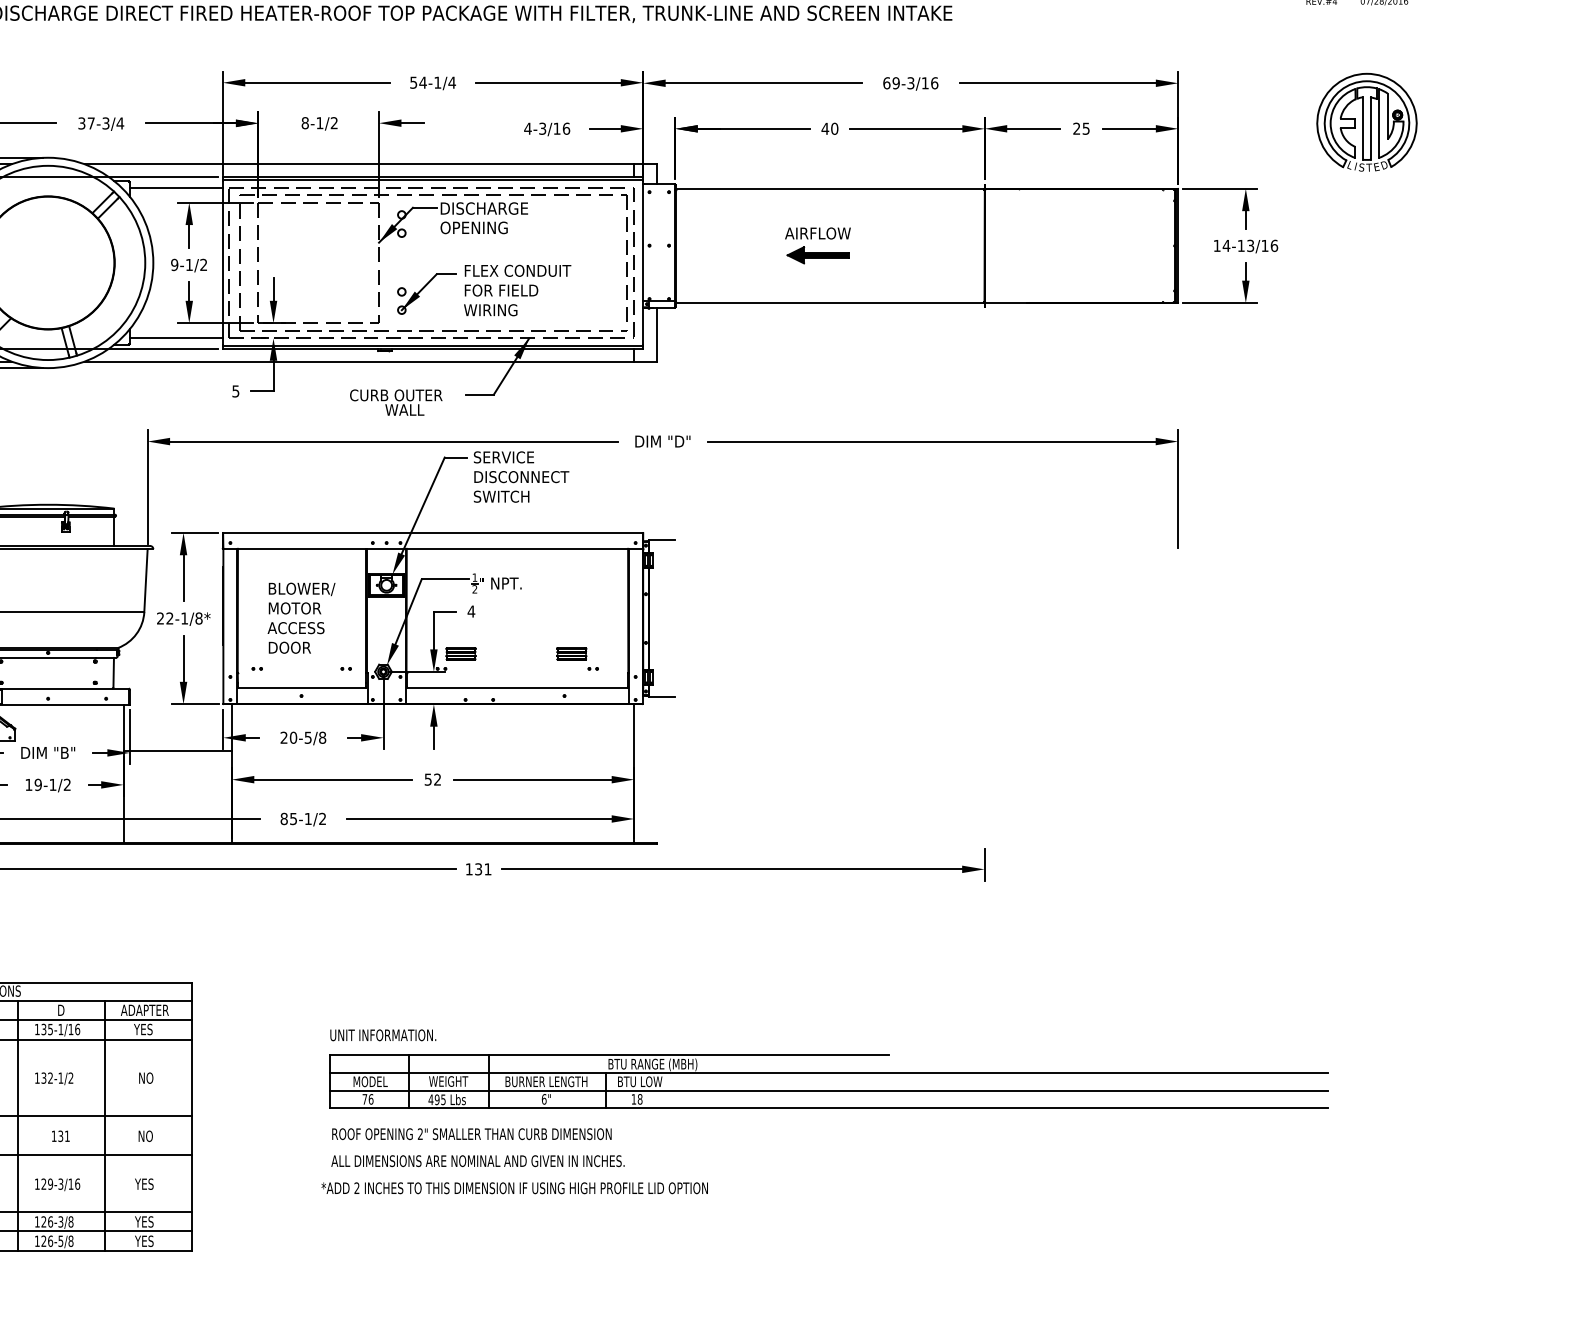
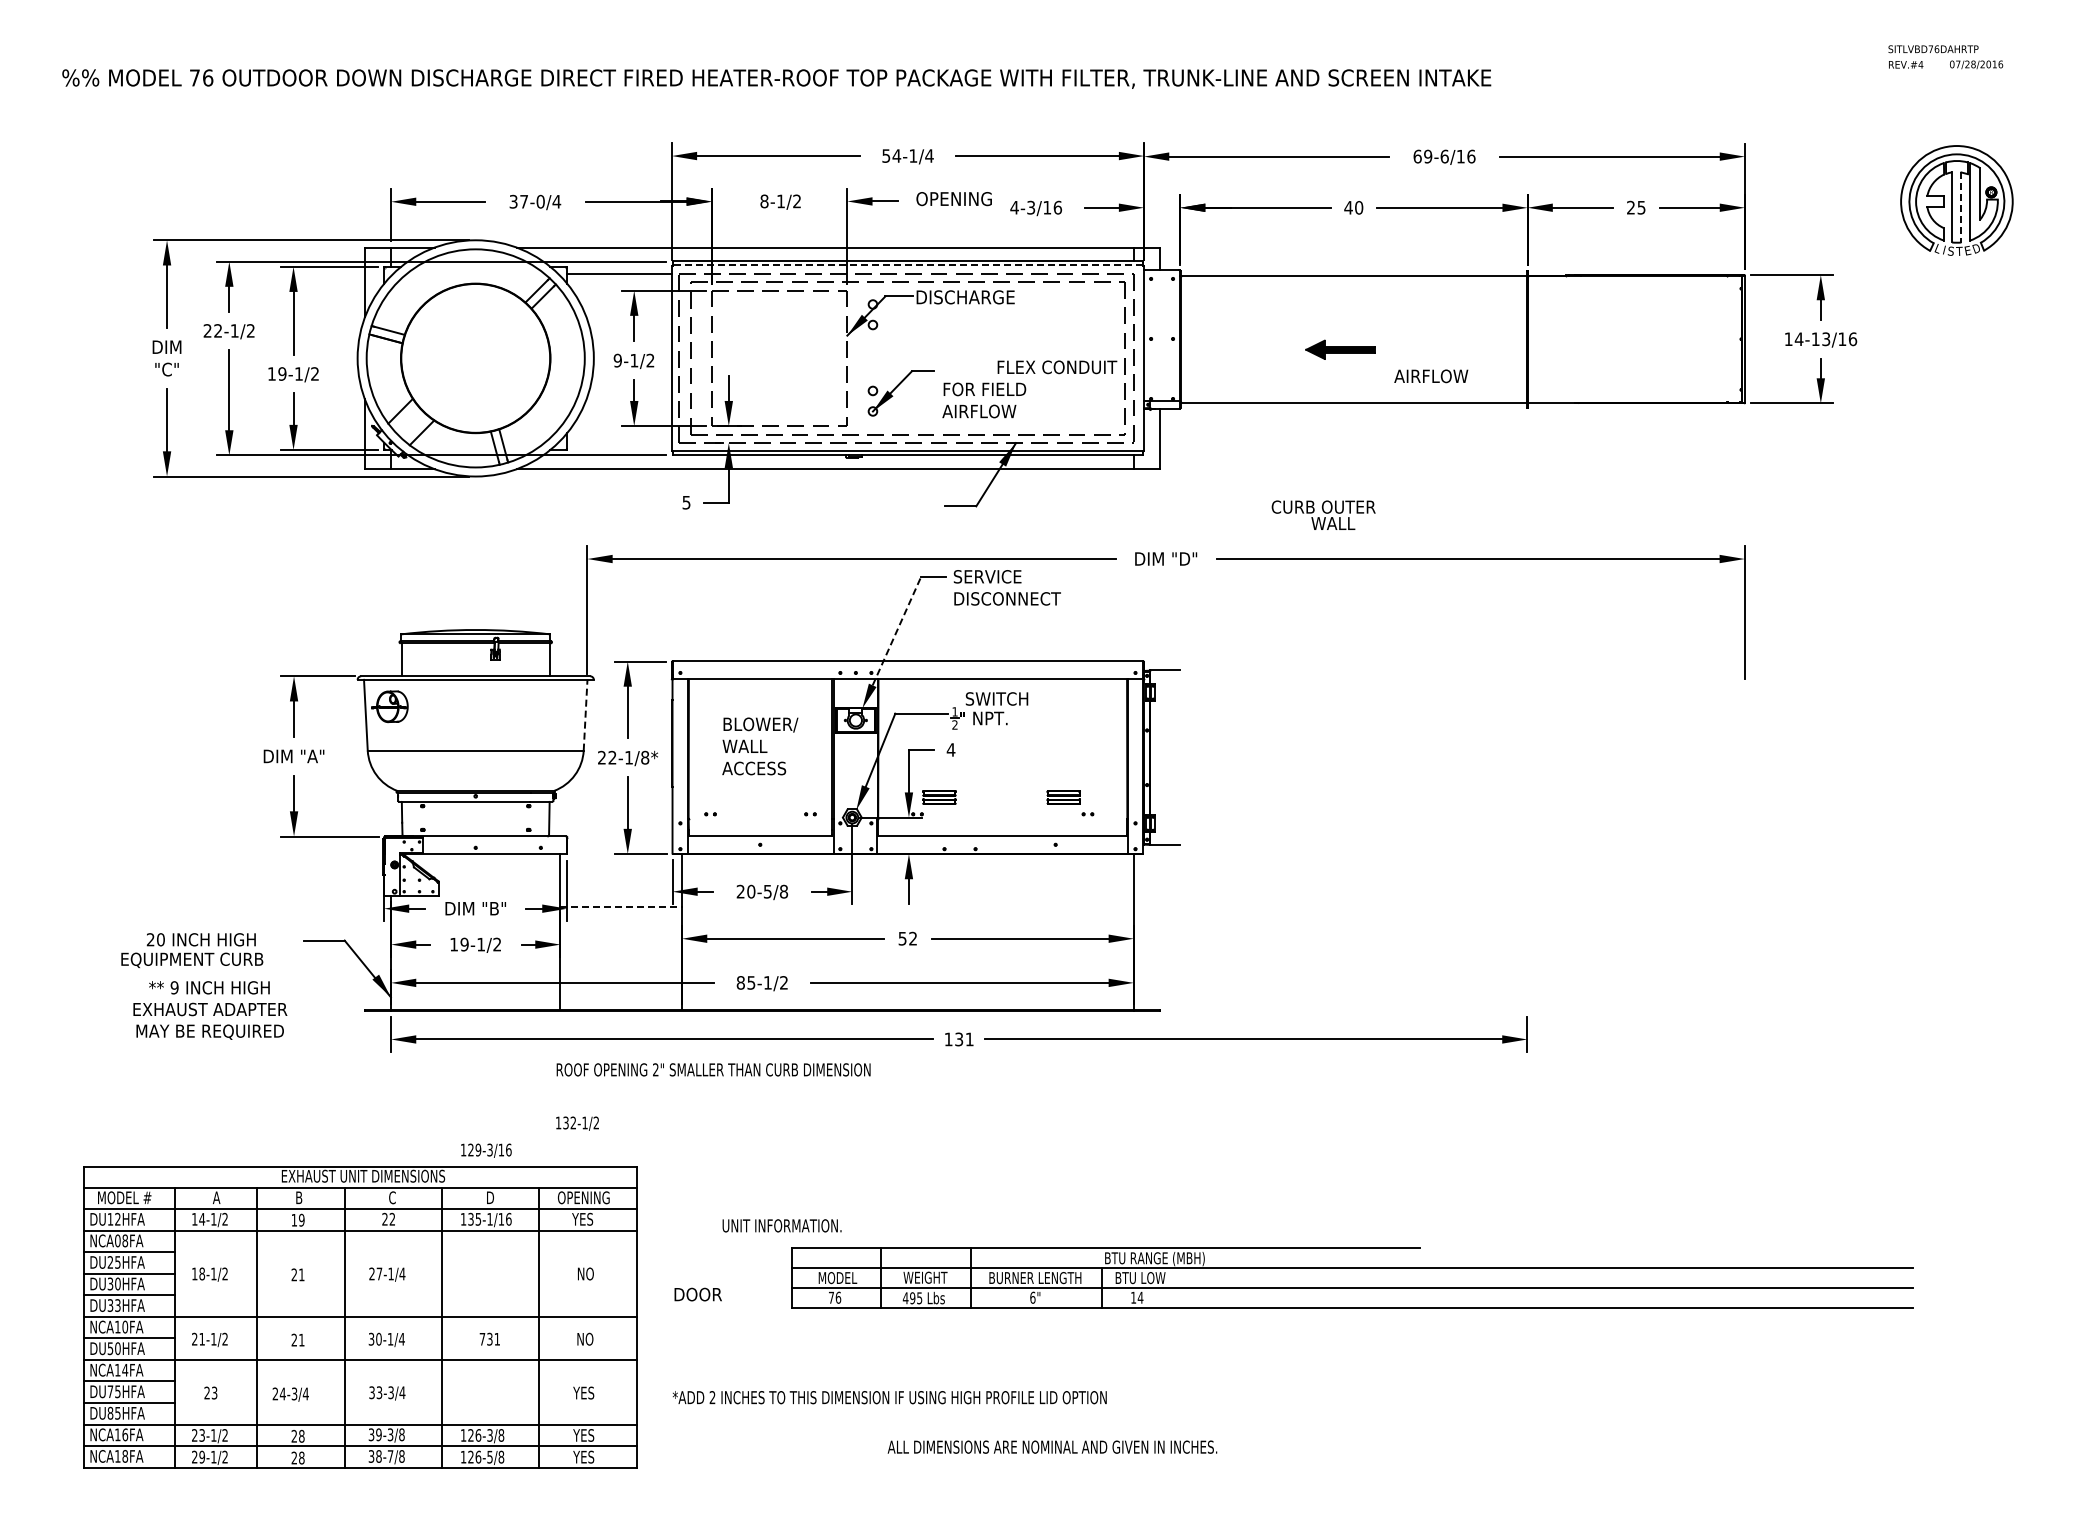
text: (910, 83) -> (1444, 156), 69-3/16 -> 69-6/16
text: (105, 123) -> (540, 201), 37-3/4 -> 37-0/4
line: (1371, 128) -> (1961, 207), solid -> dashed
line: (432, 180) -> (907, 265), solid -> dashed
text: (473, 228) -> (953, 199), moved
text: (818, 233) -> (1431, 376), moved
text: (518, 271) -> (1057, 367), moved
text: (496, 310) -> (979, 411), WIRING -> AIRFLOW
line: (176, 338) -> (619, 443), removed
text: (396, 401) -> (1323, 514), moved
text: (501, 496) -> (996, 698), moved
line: (423, 505) -> (897, 630), solid -> dashed
line: (145, 580) -> (585, 714), solid -> dashed
text: (294, 608) -> (752, 746), MOTOR -> WALL
text: (289, 647) -> (697, 1294), moved
line: (177, 750) -> (621, 906), solid -> dashed
text: (145, 1010) -> (584, 1197), ADAPTER -> OPENING
text: (382, 1035) -> (781, 1225), moved
text: (54, 1078) -> (577, 1123), moved
text: (640, 1099) -> (1140, 1297), 18 -> 14
text: (471, 1133) -> (713, 1069), moved
text: (54, 1136) -> (482, 1339), 131 -> 731
text: (478, 1160) -> (1052, 1446), moved
text: (57, 1184) -> (486, 1150), moved
text: (514, 1188) -> (889, 1397), moved

